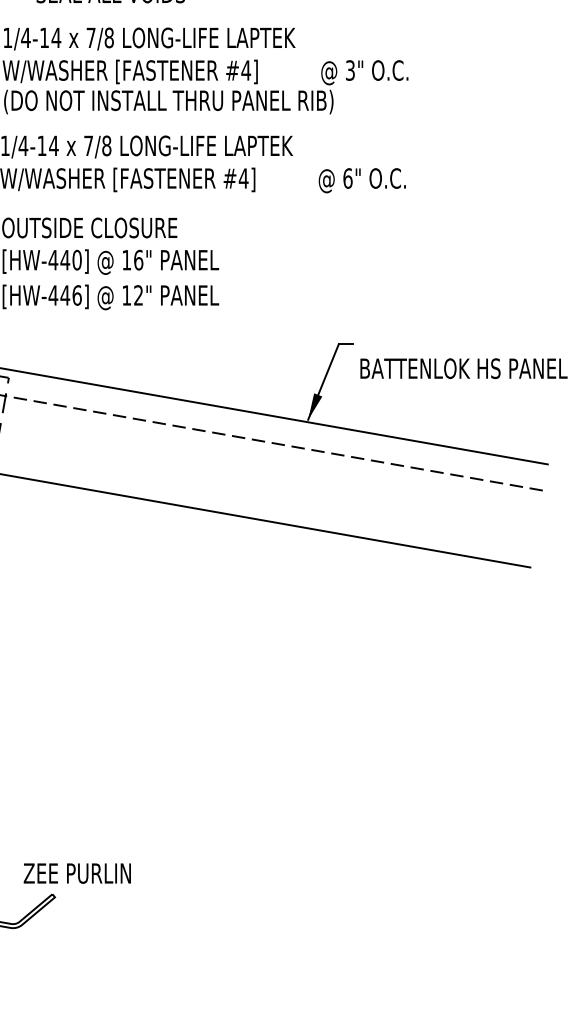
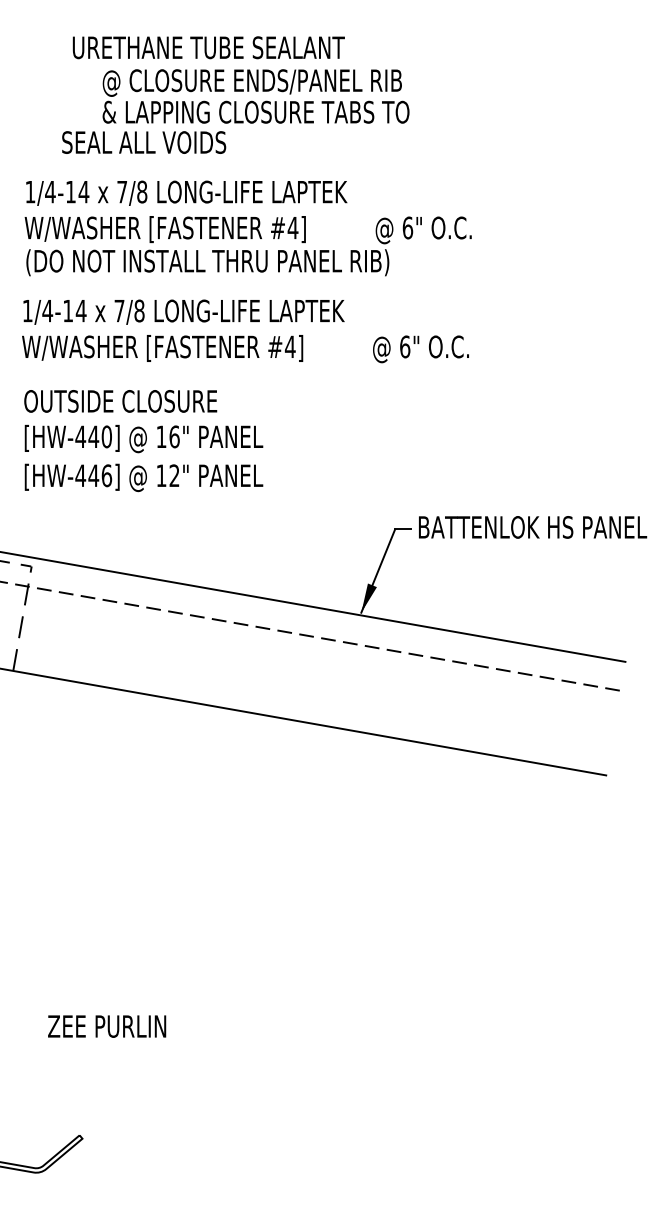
text: (350, 70) -> (407, 227), 3" -> 6"
text: (464, 368) -> (533, 527), moved
text: (77, 873) -> (107, 1026), moved

